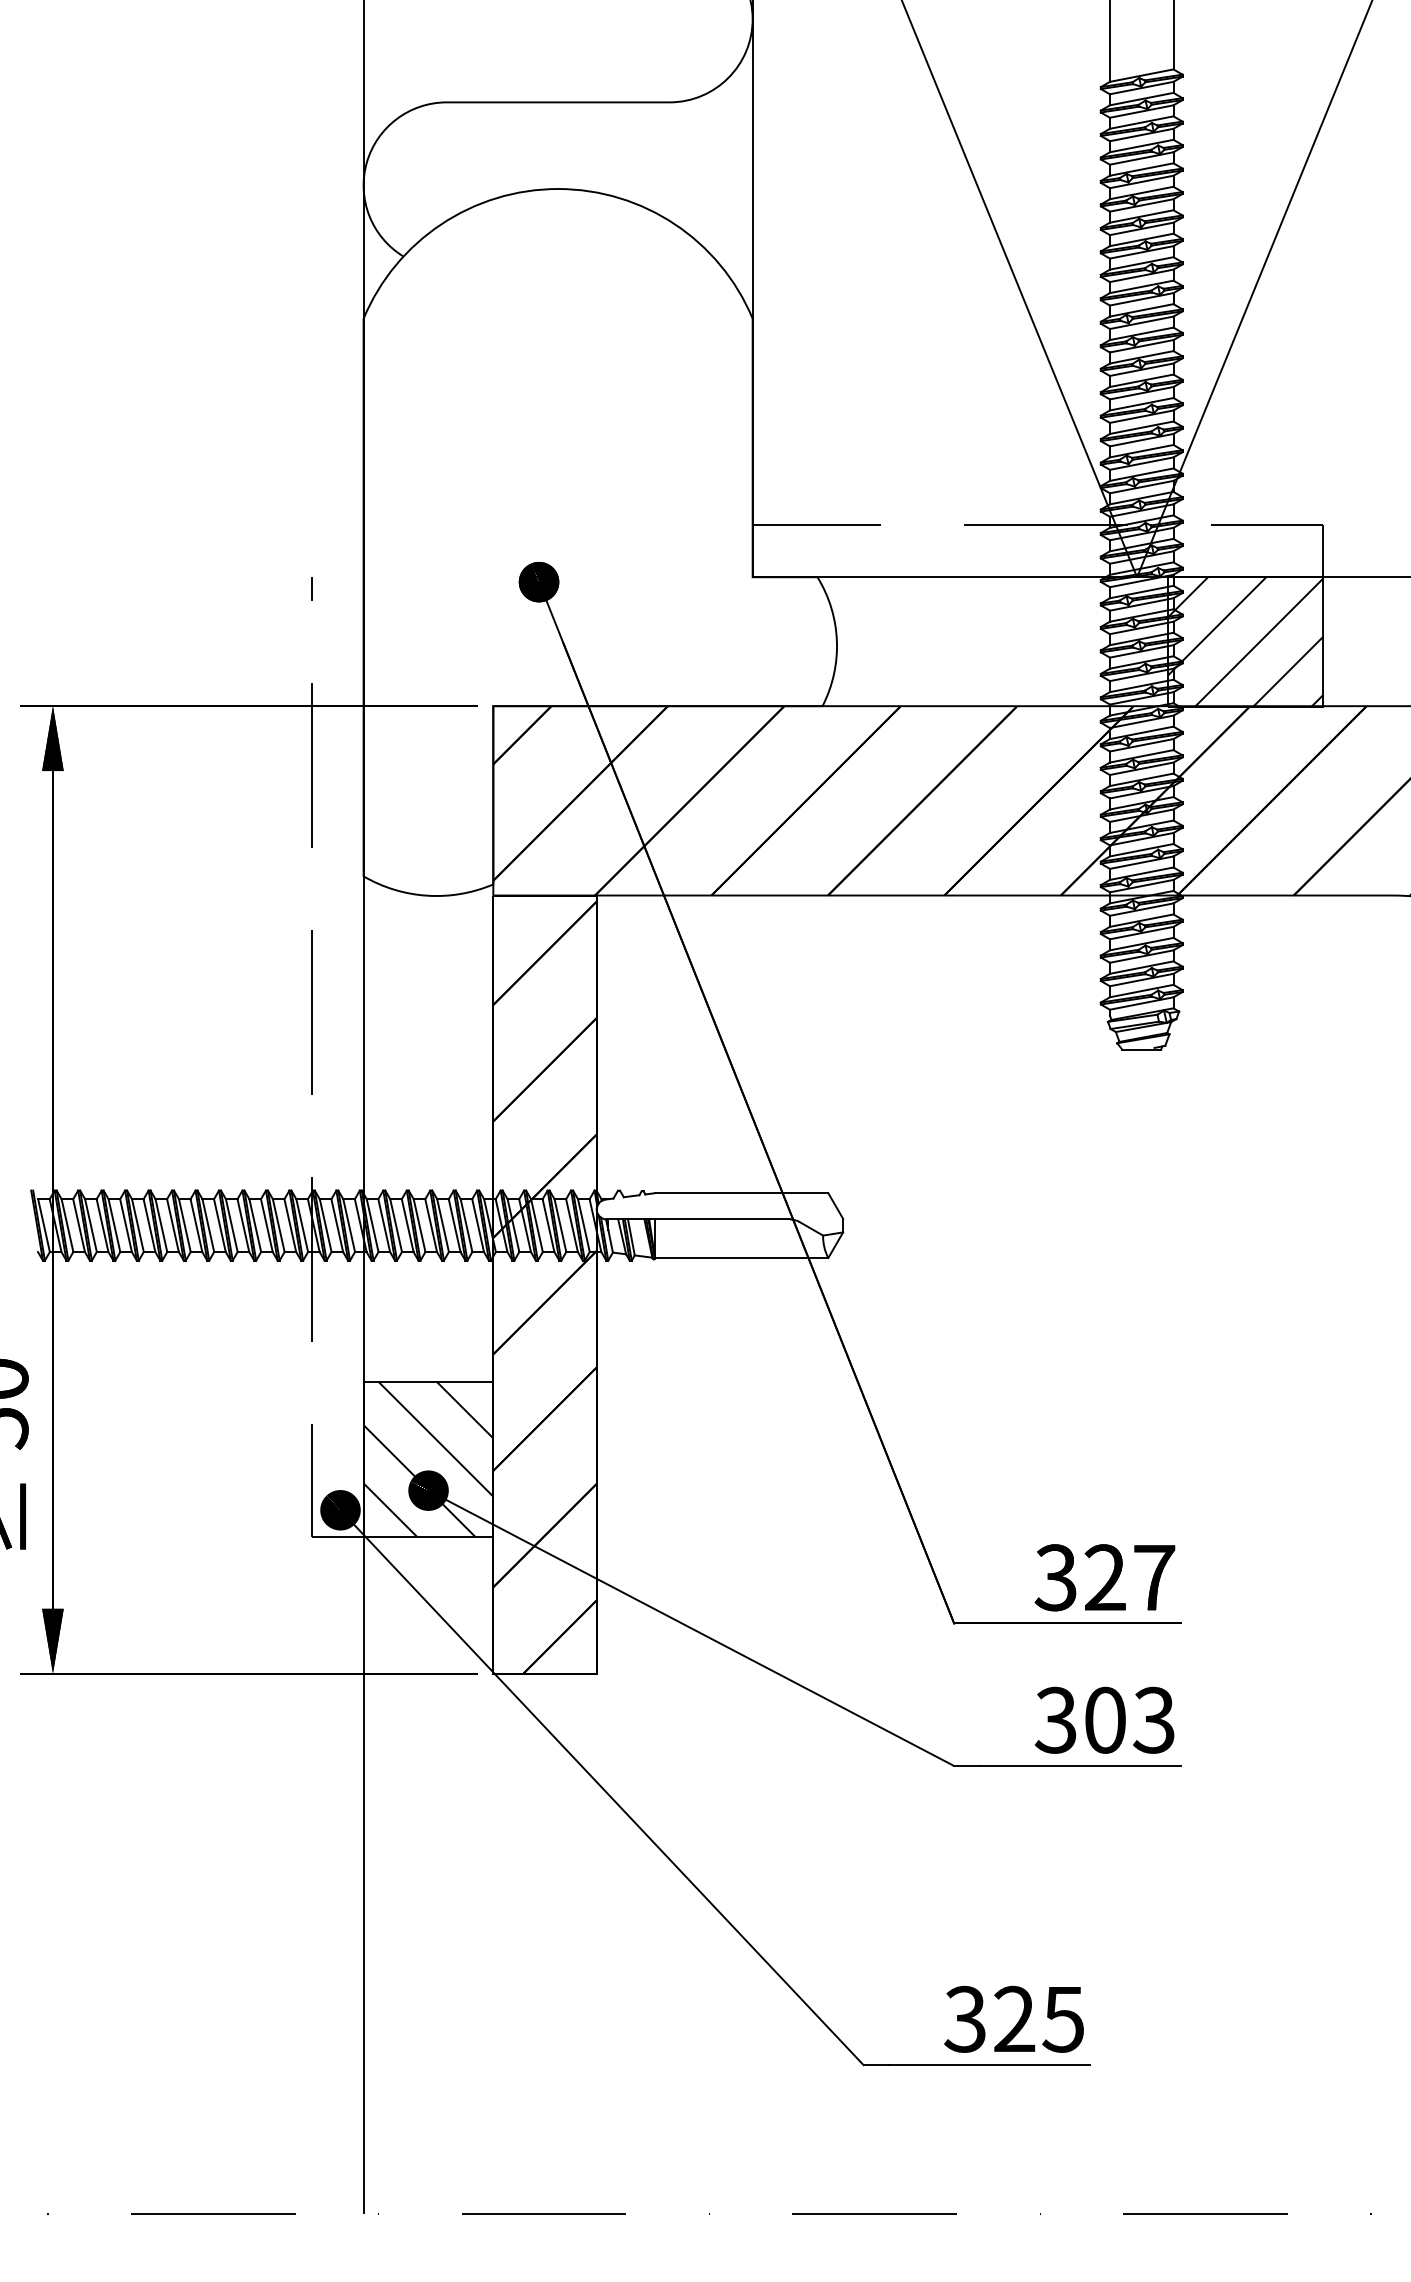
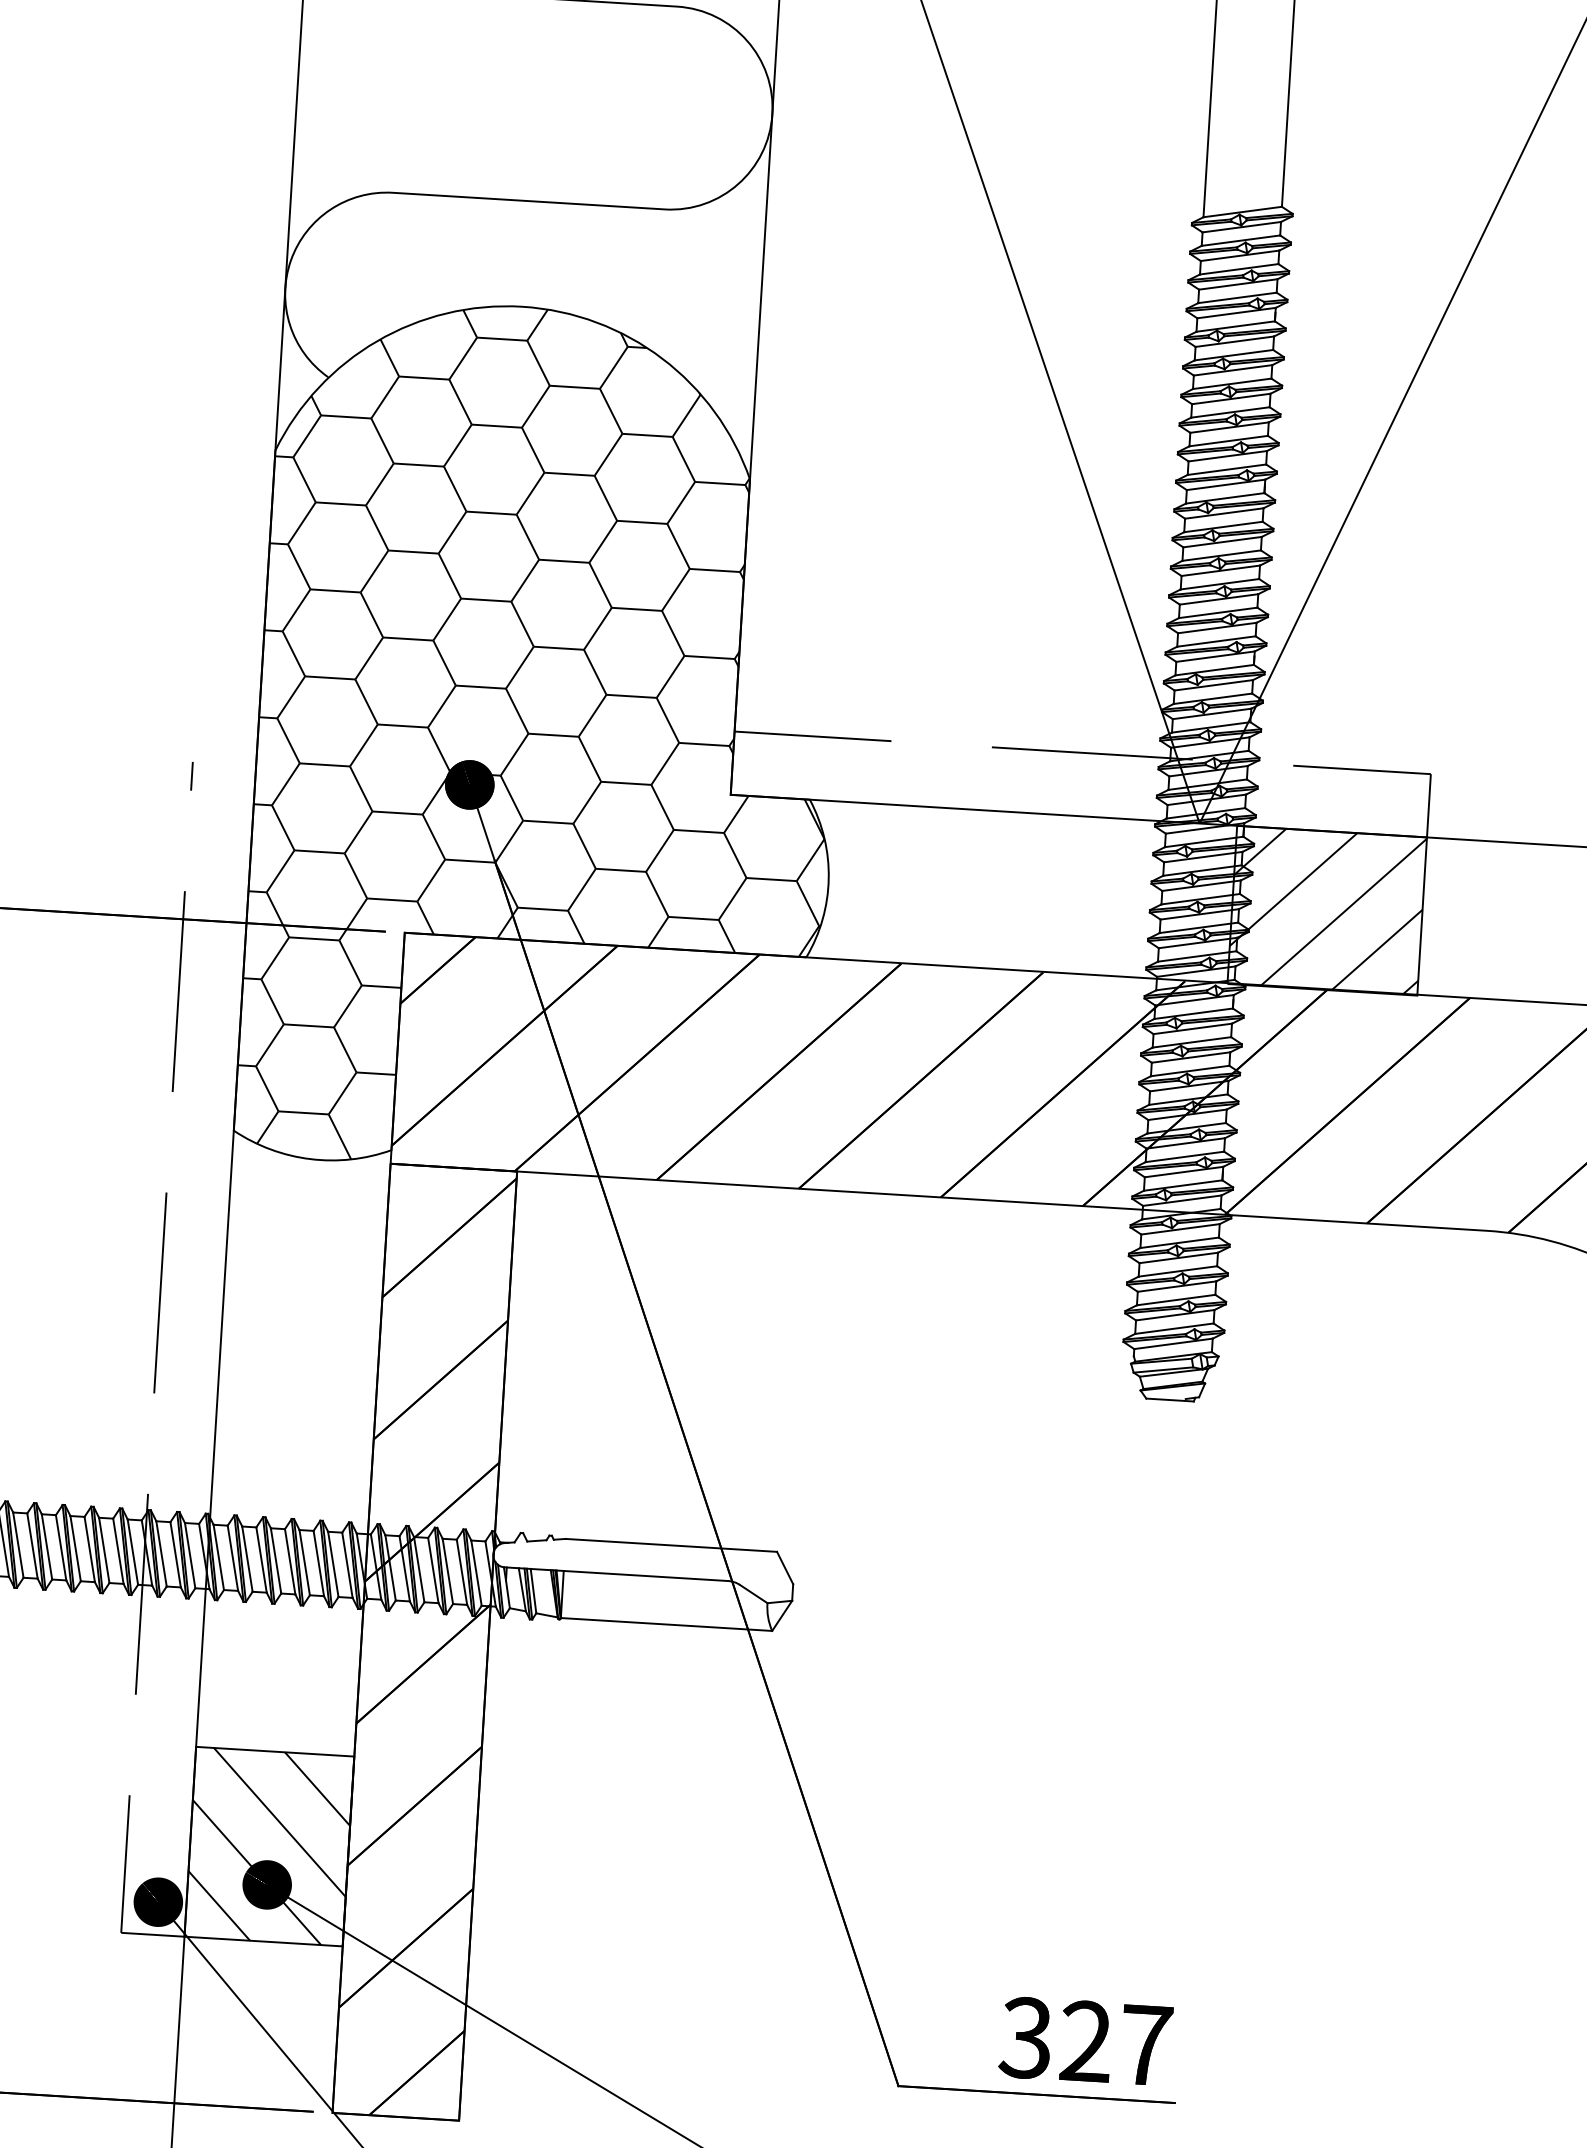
hatch: (597, 541) -> (544, 739), added

